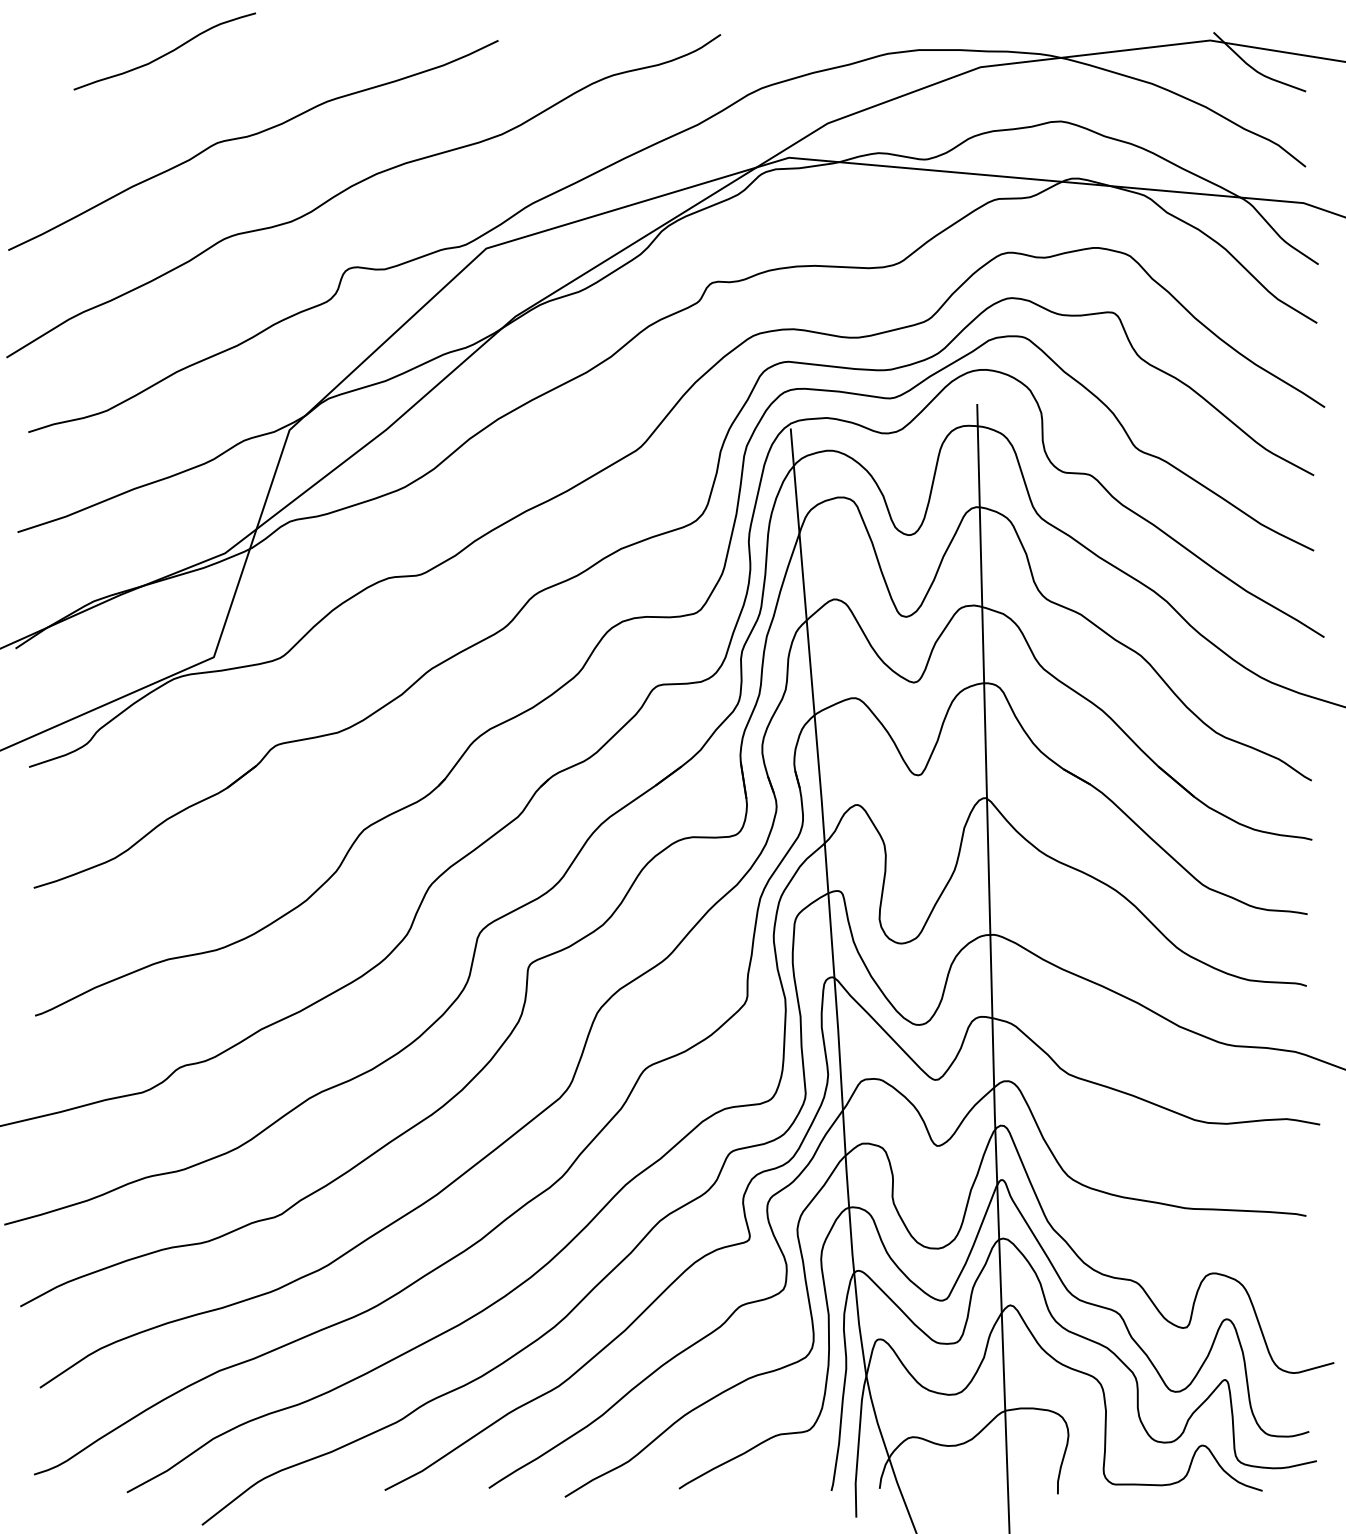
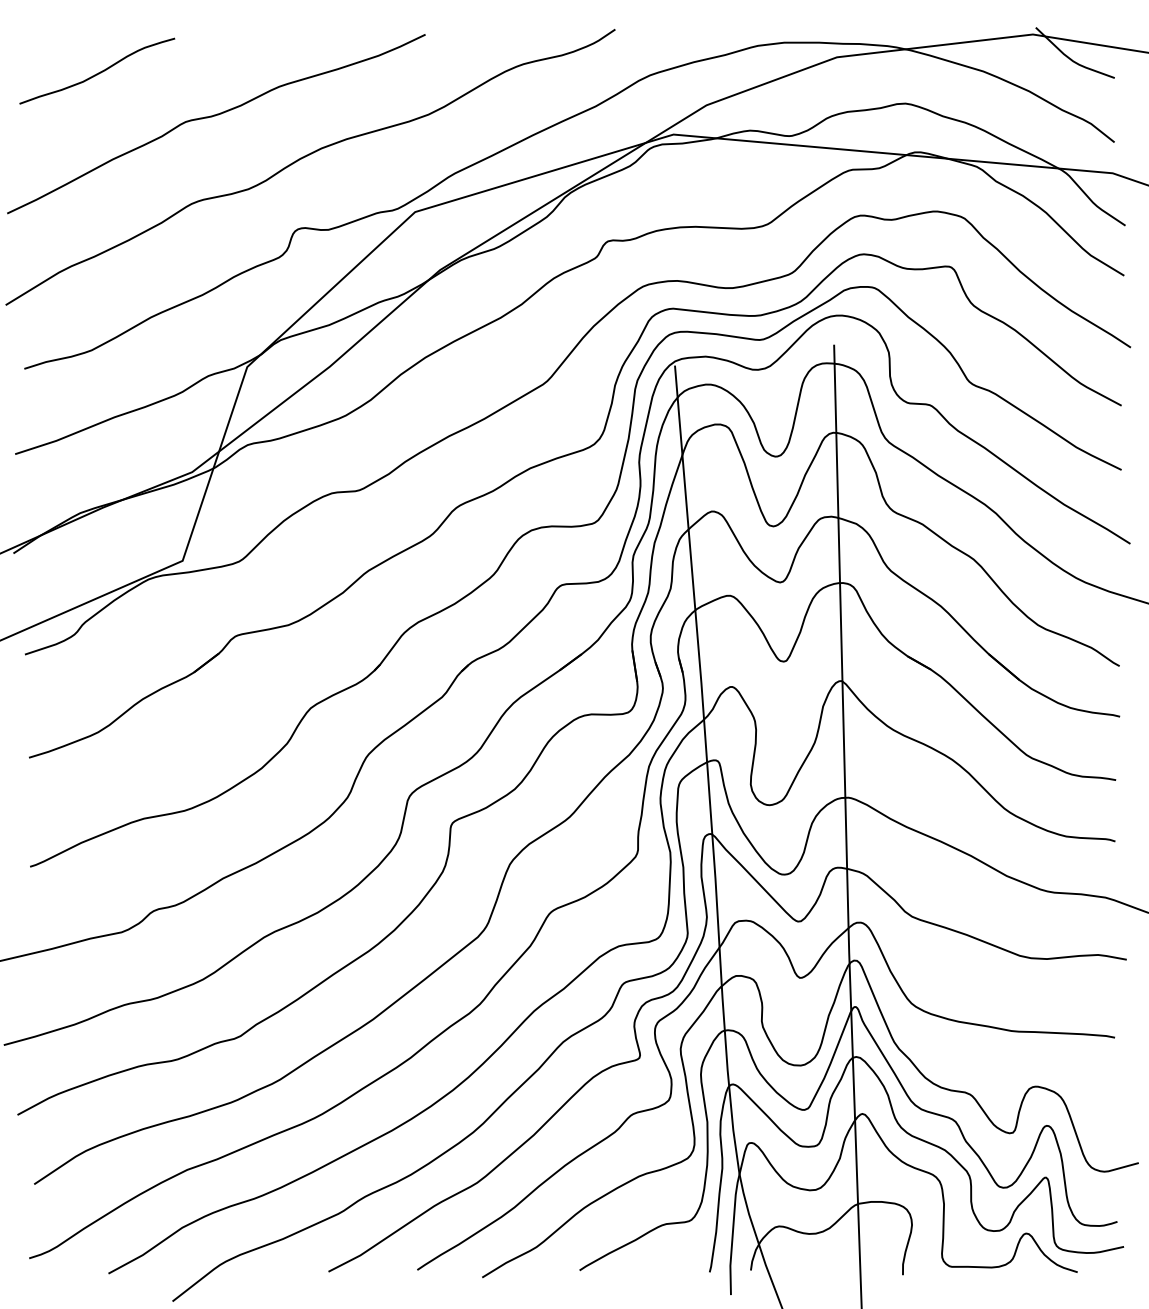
curve: (165, 53) -> (97, 72), moved

